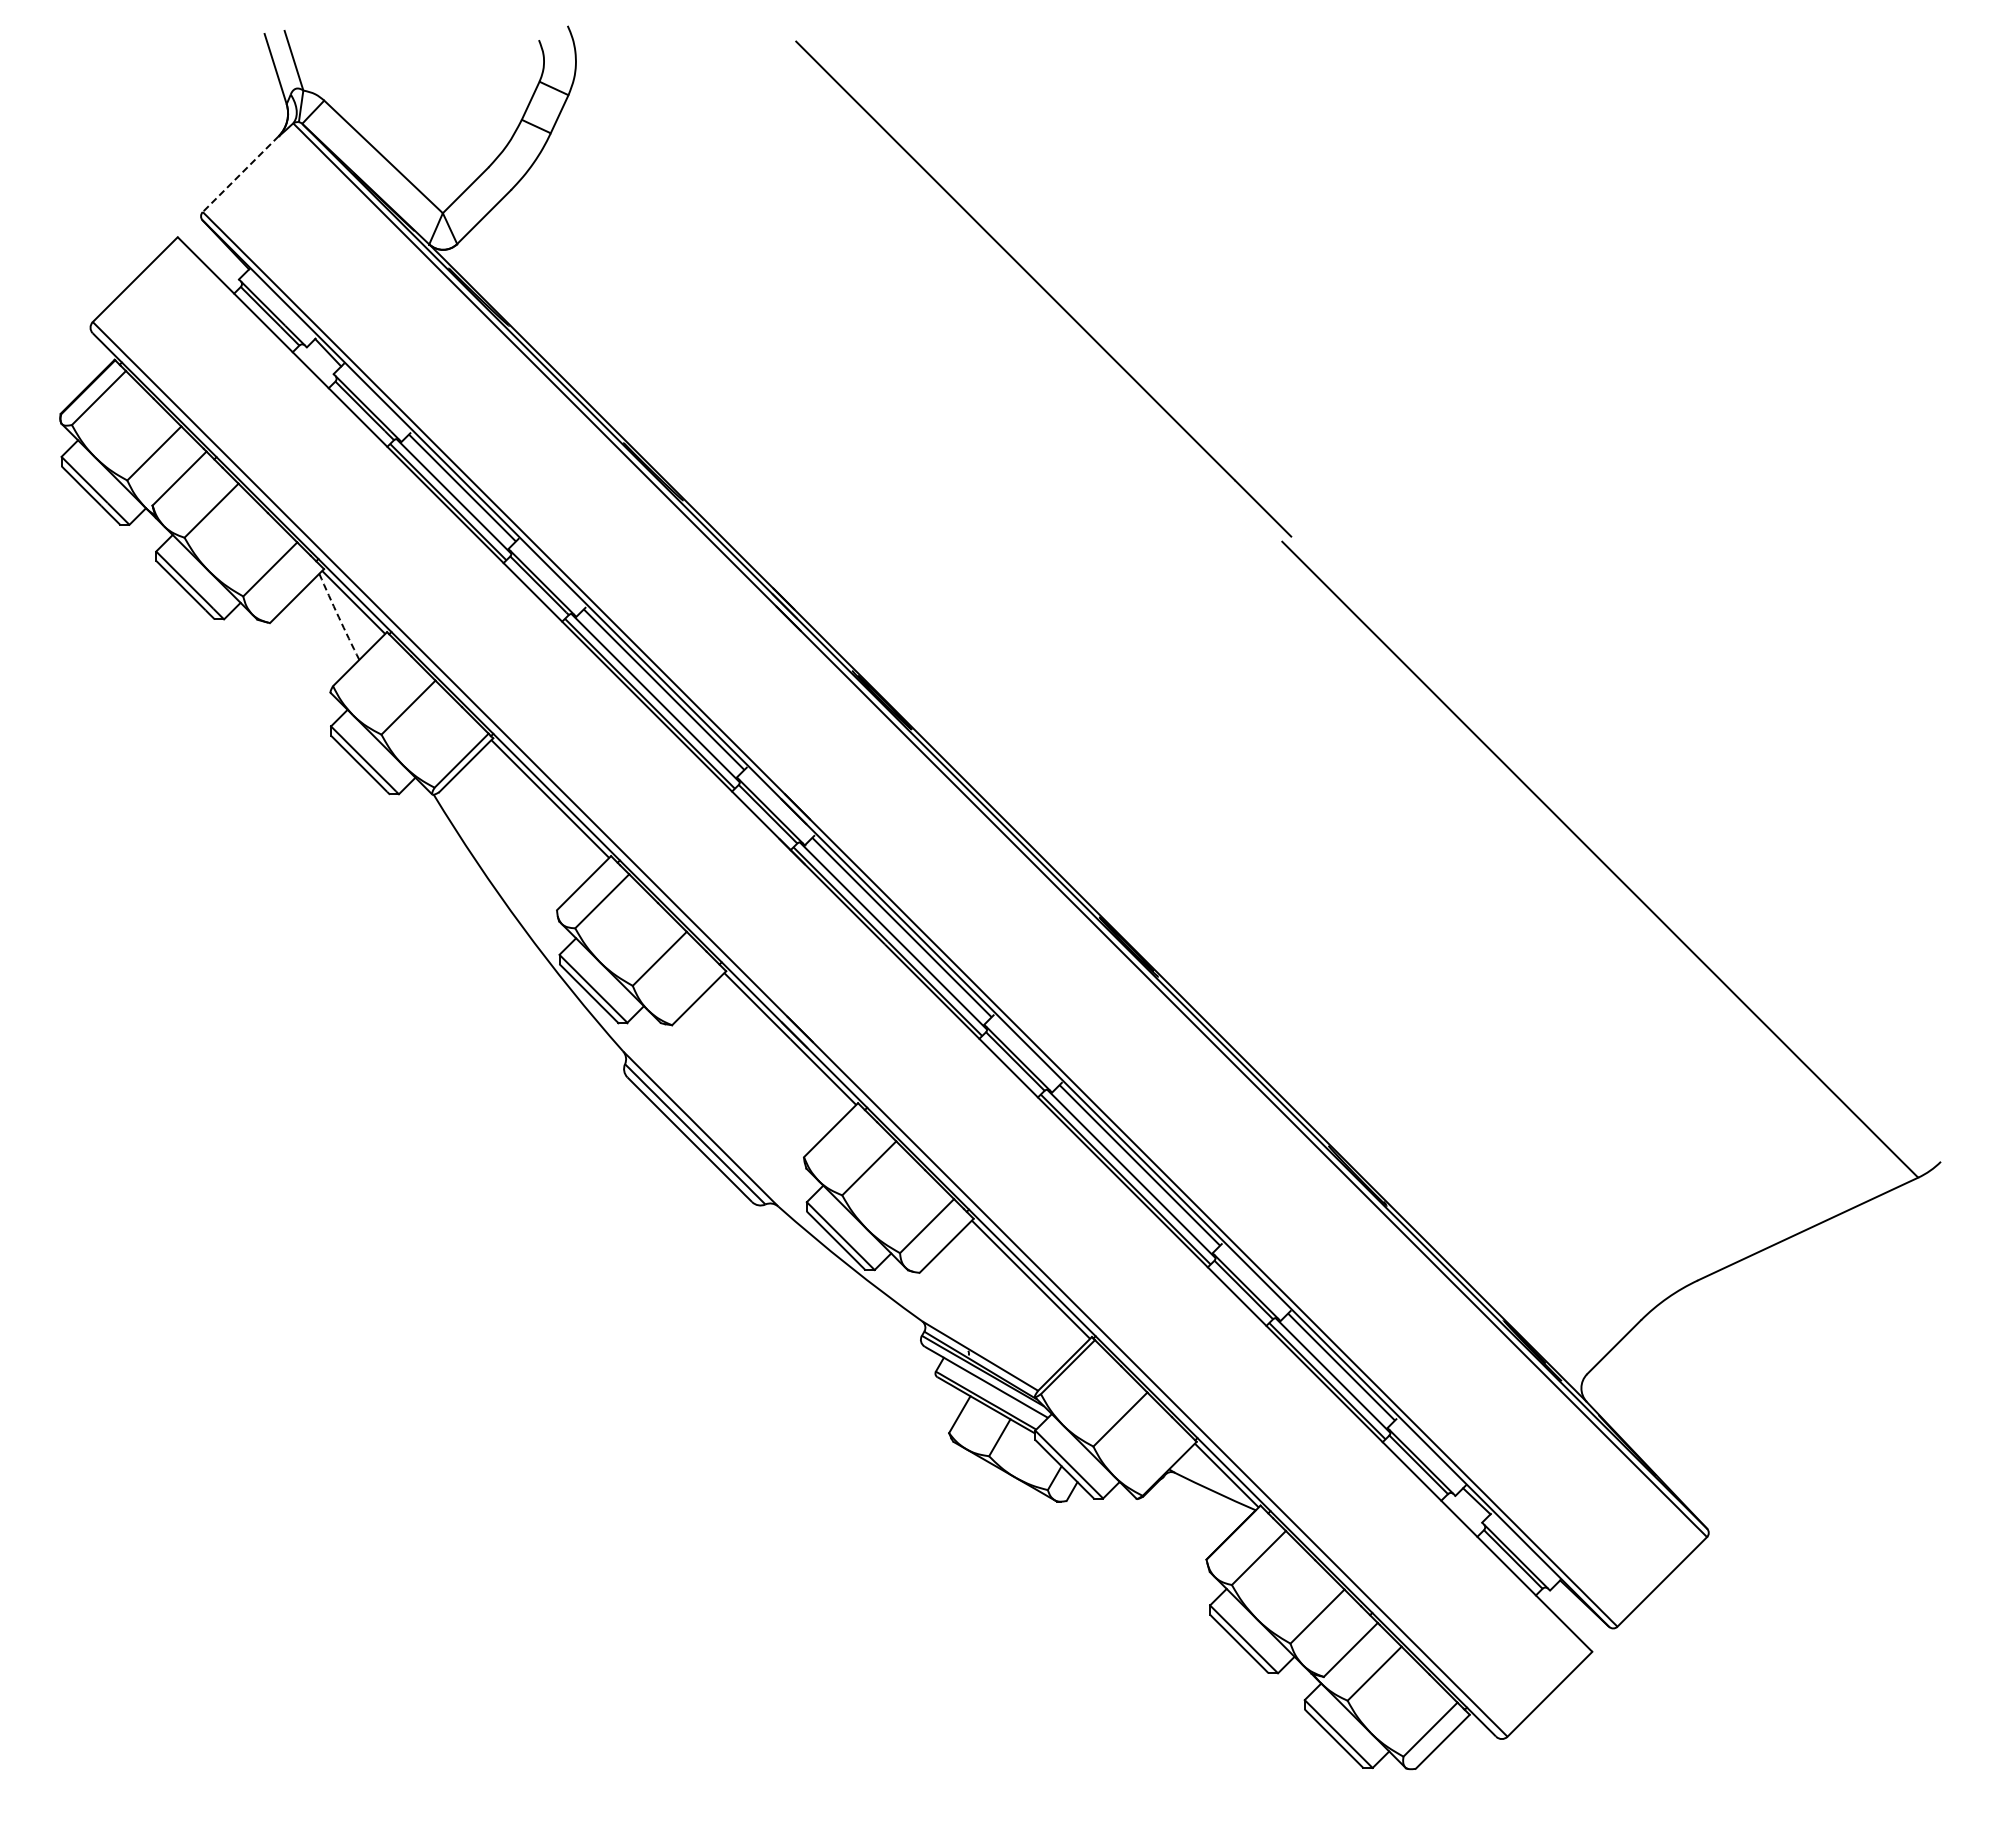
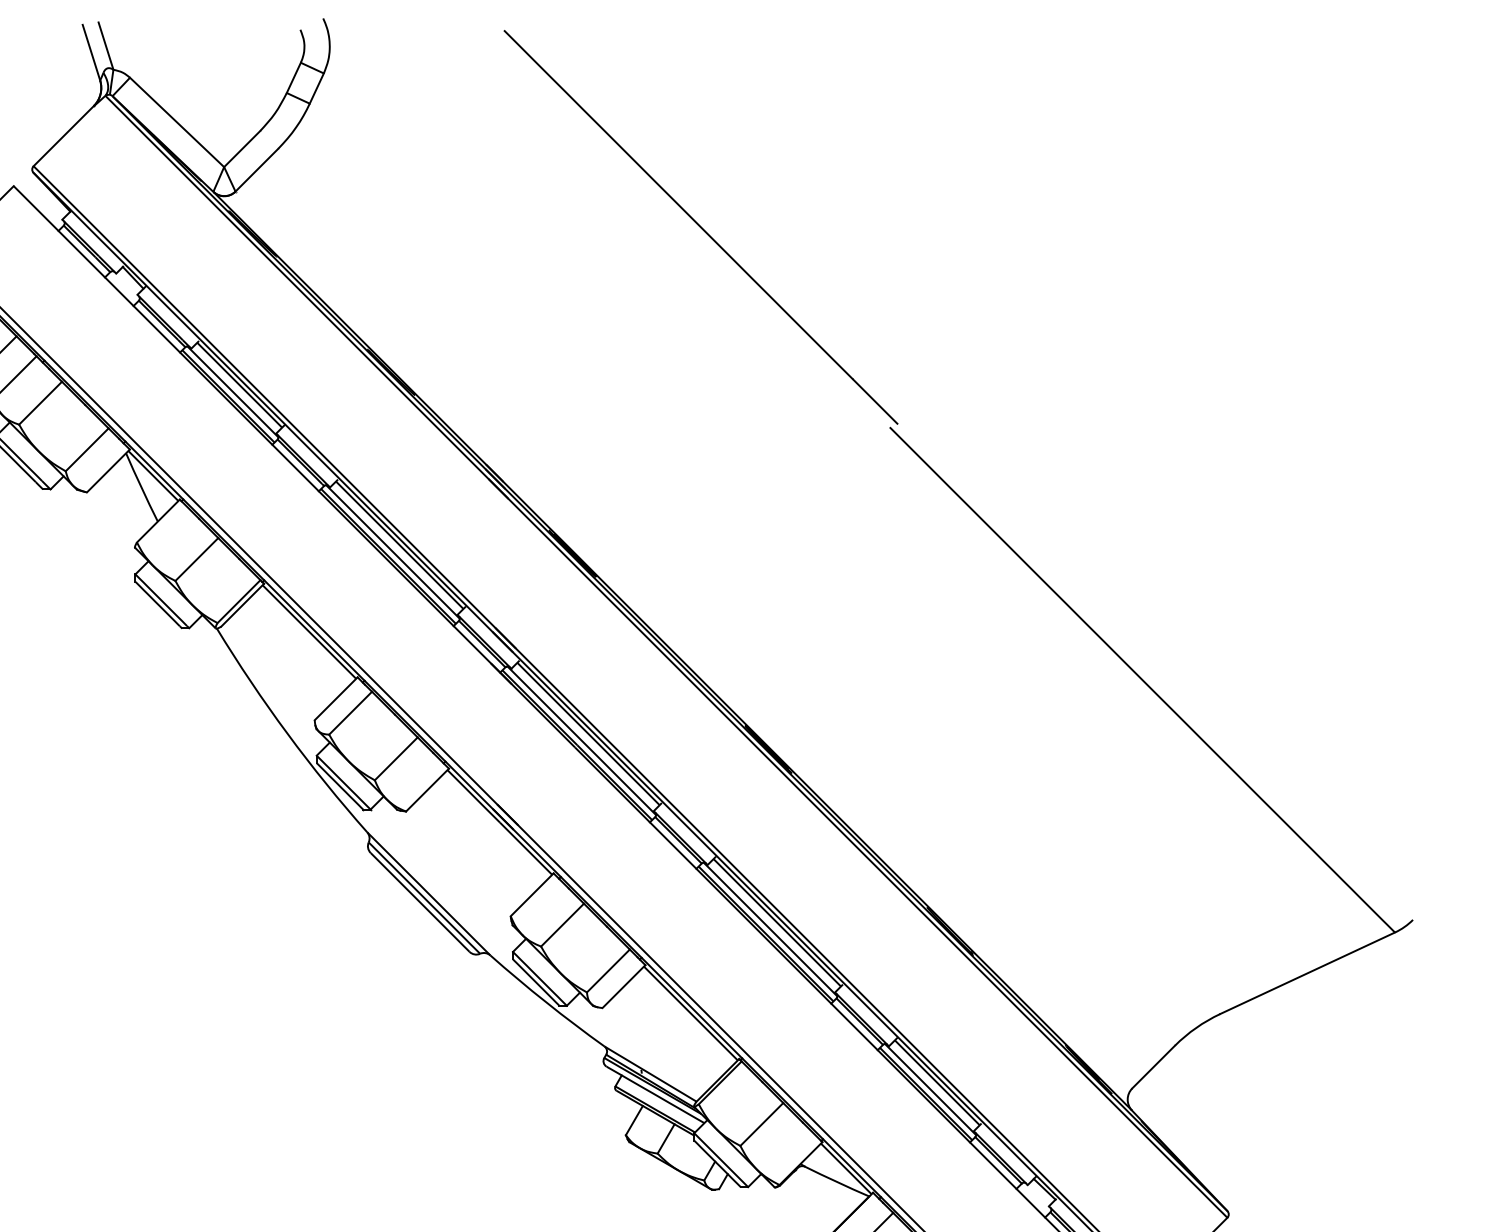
line: (240, 174) -> (63, 136), dashed -> solid
arc: (338, 617) -> (141, 487), dashed -> solid

